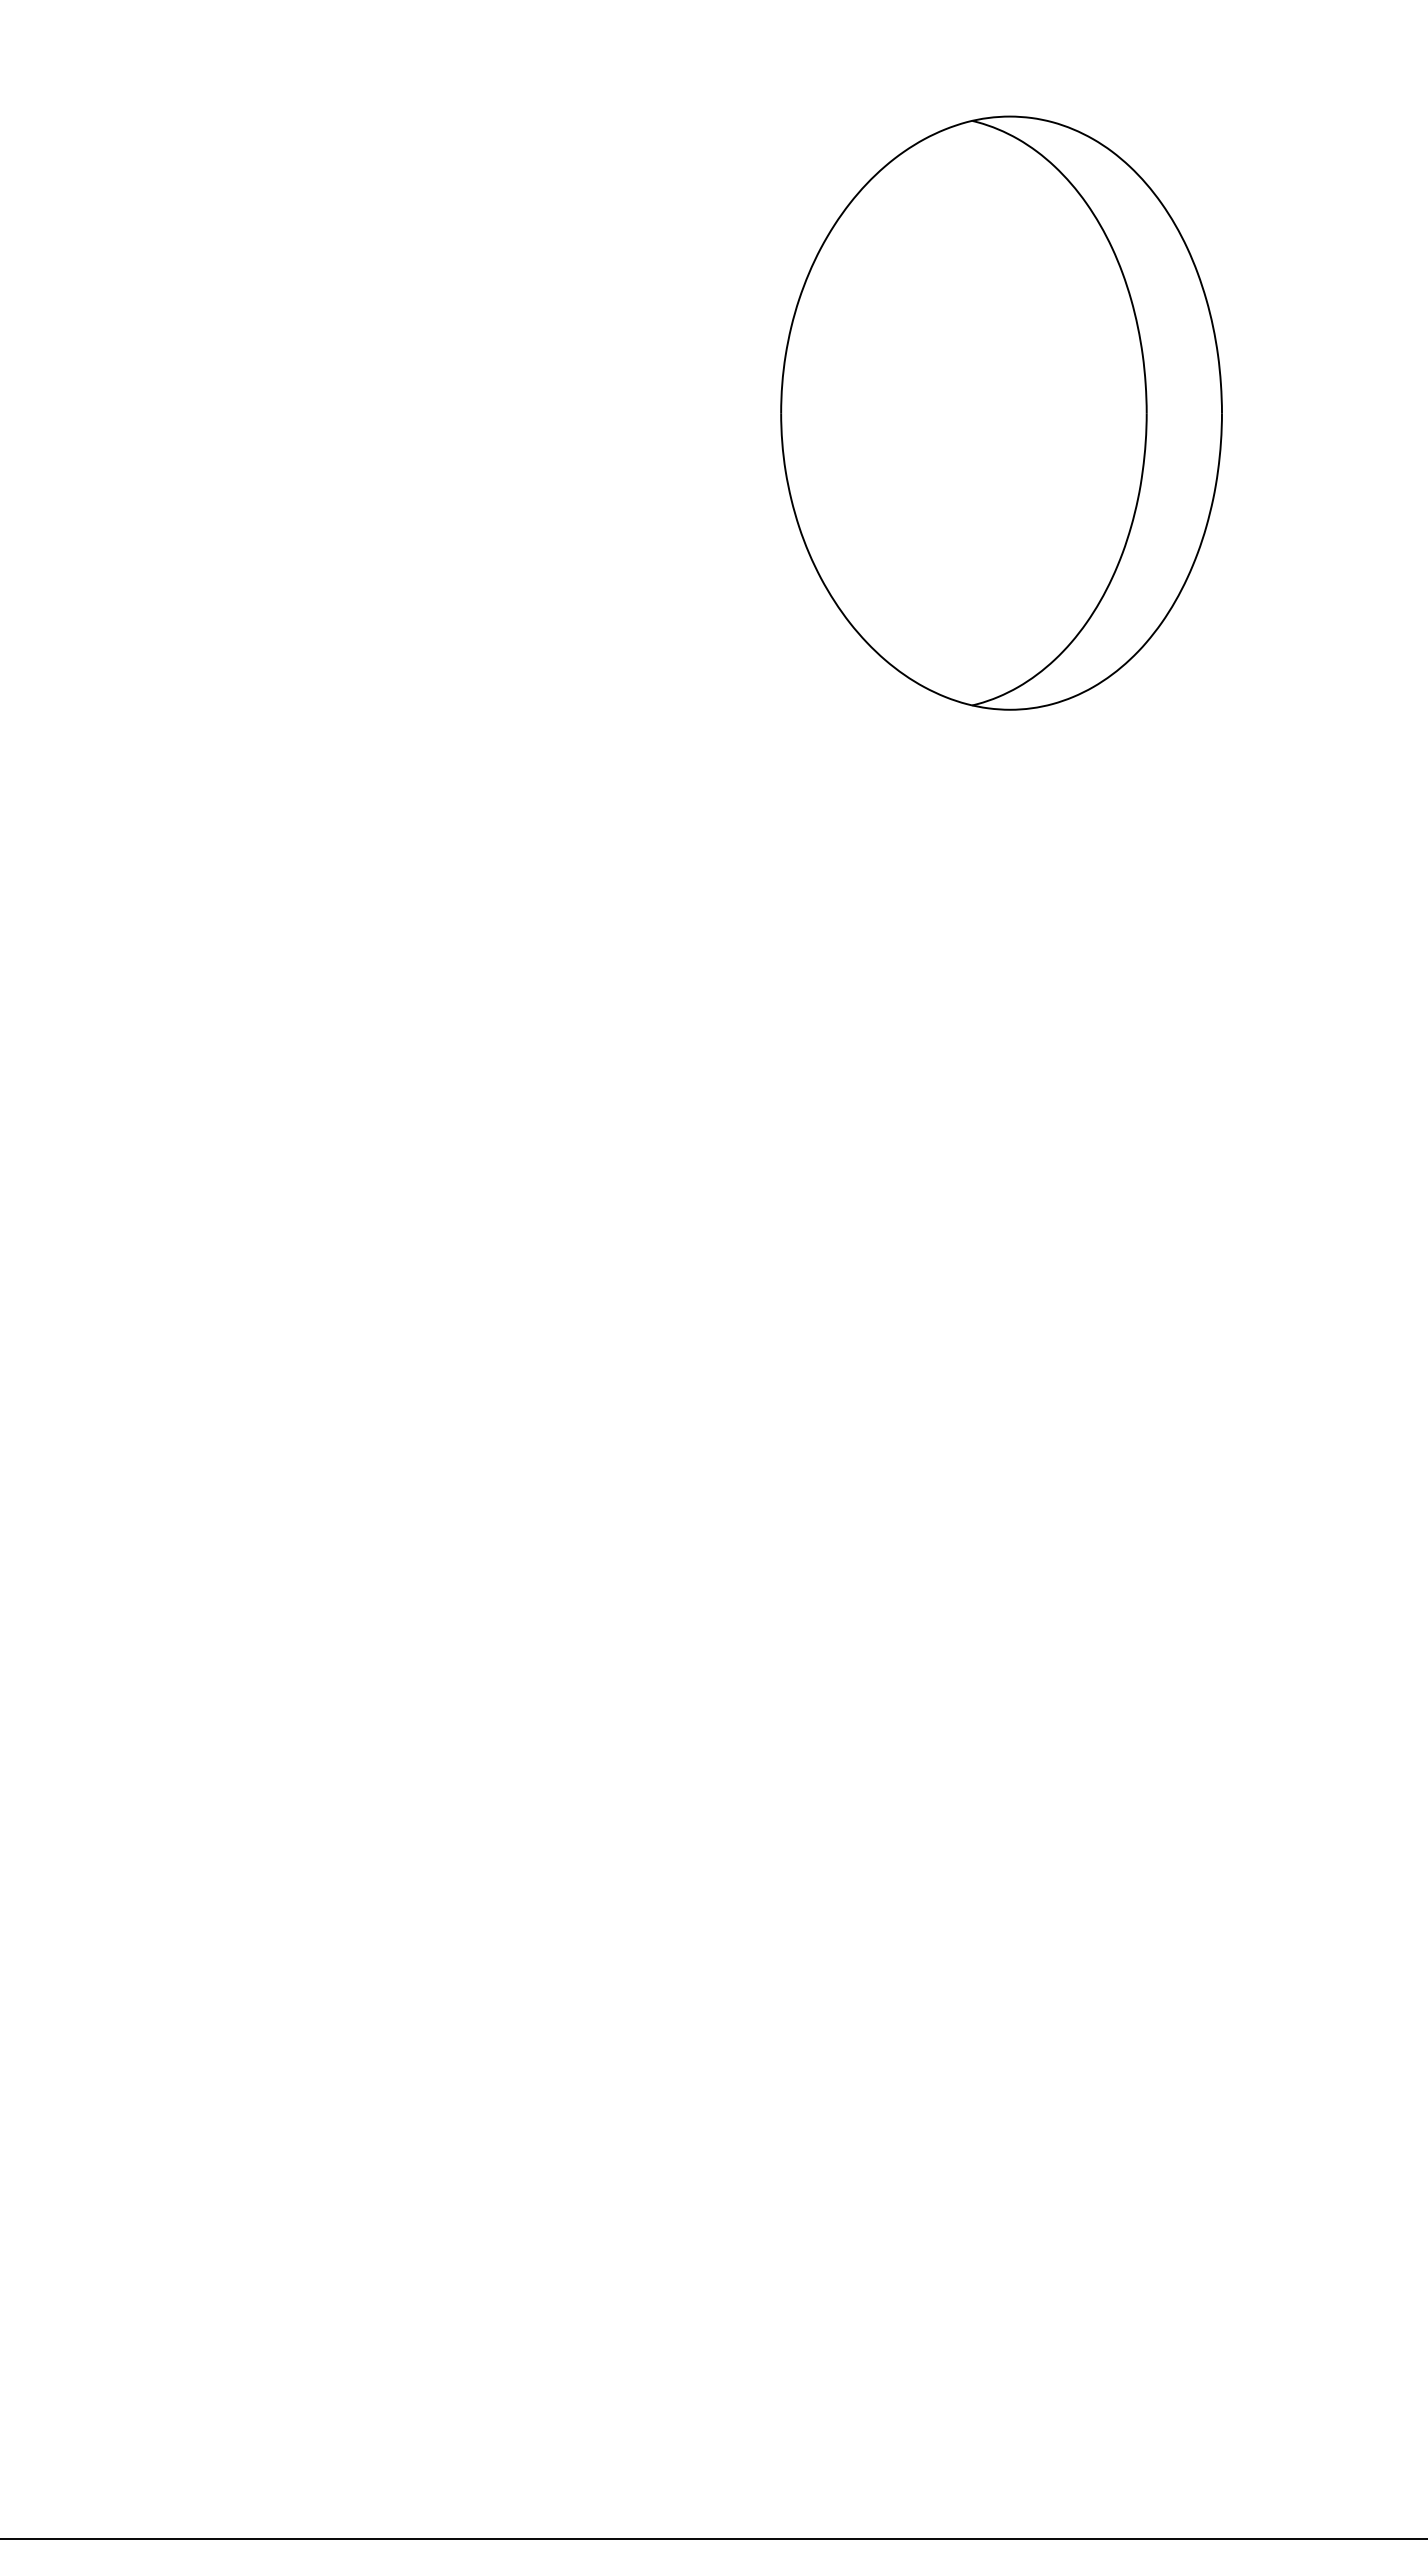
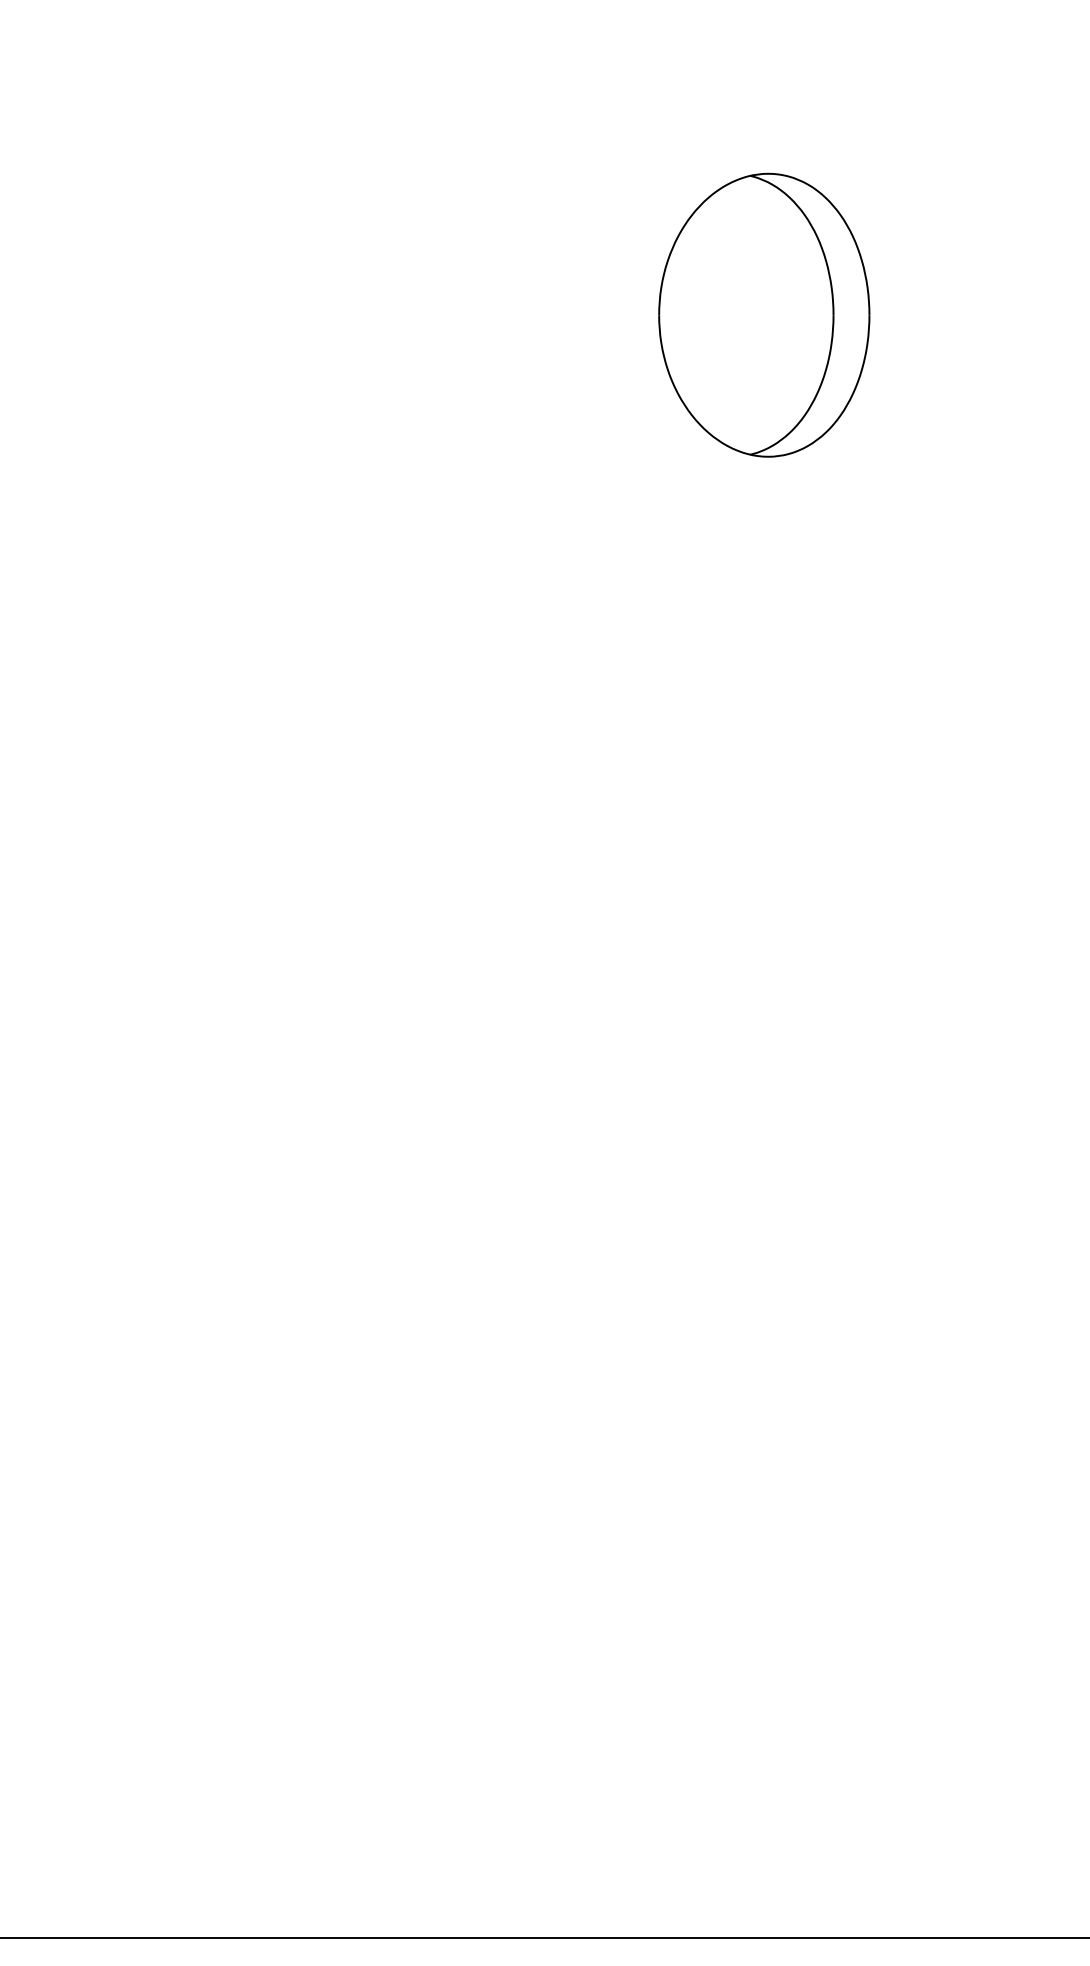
part: (1000, 412) -> (763, 314), size x0.62

